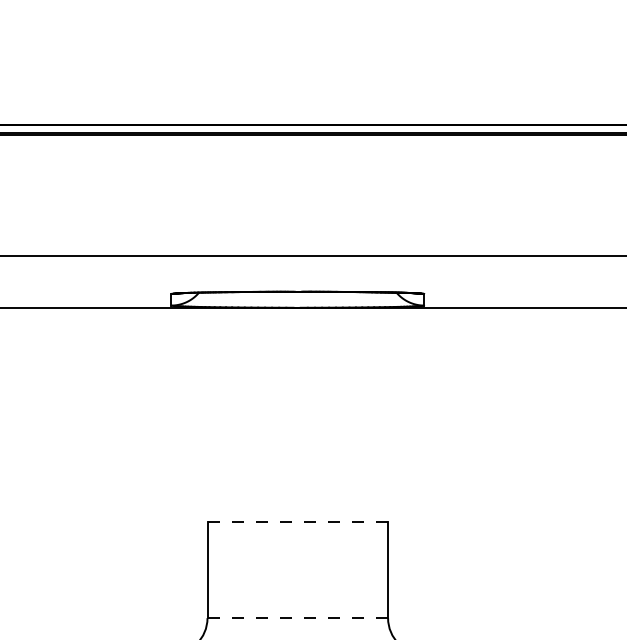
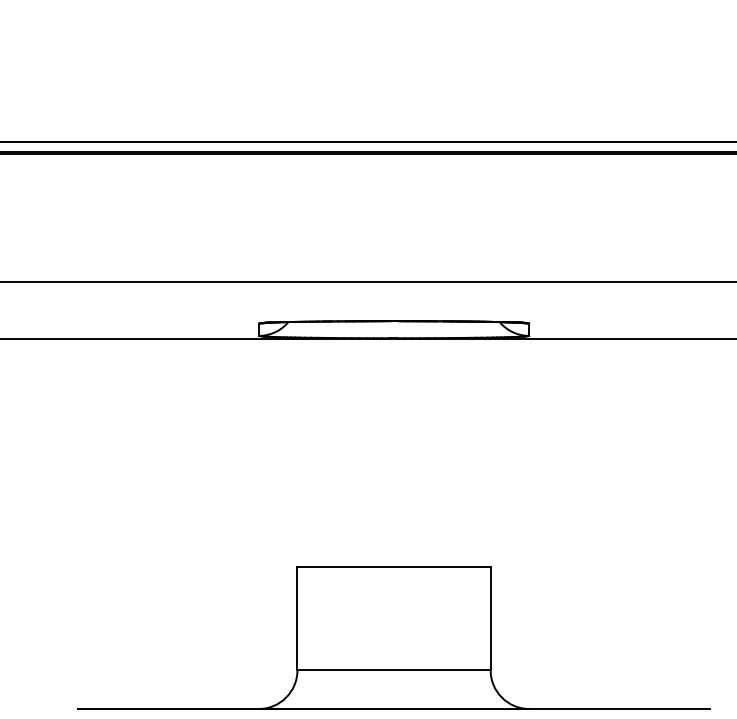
line: (298, 522) -> (394, 567), dashed -> solid
line: (298, 618) -> (394, 670), dashed -> solid

